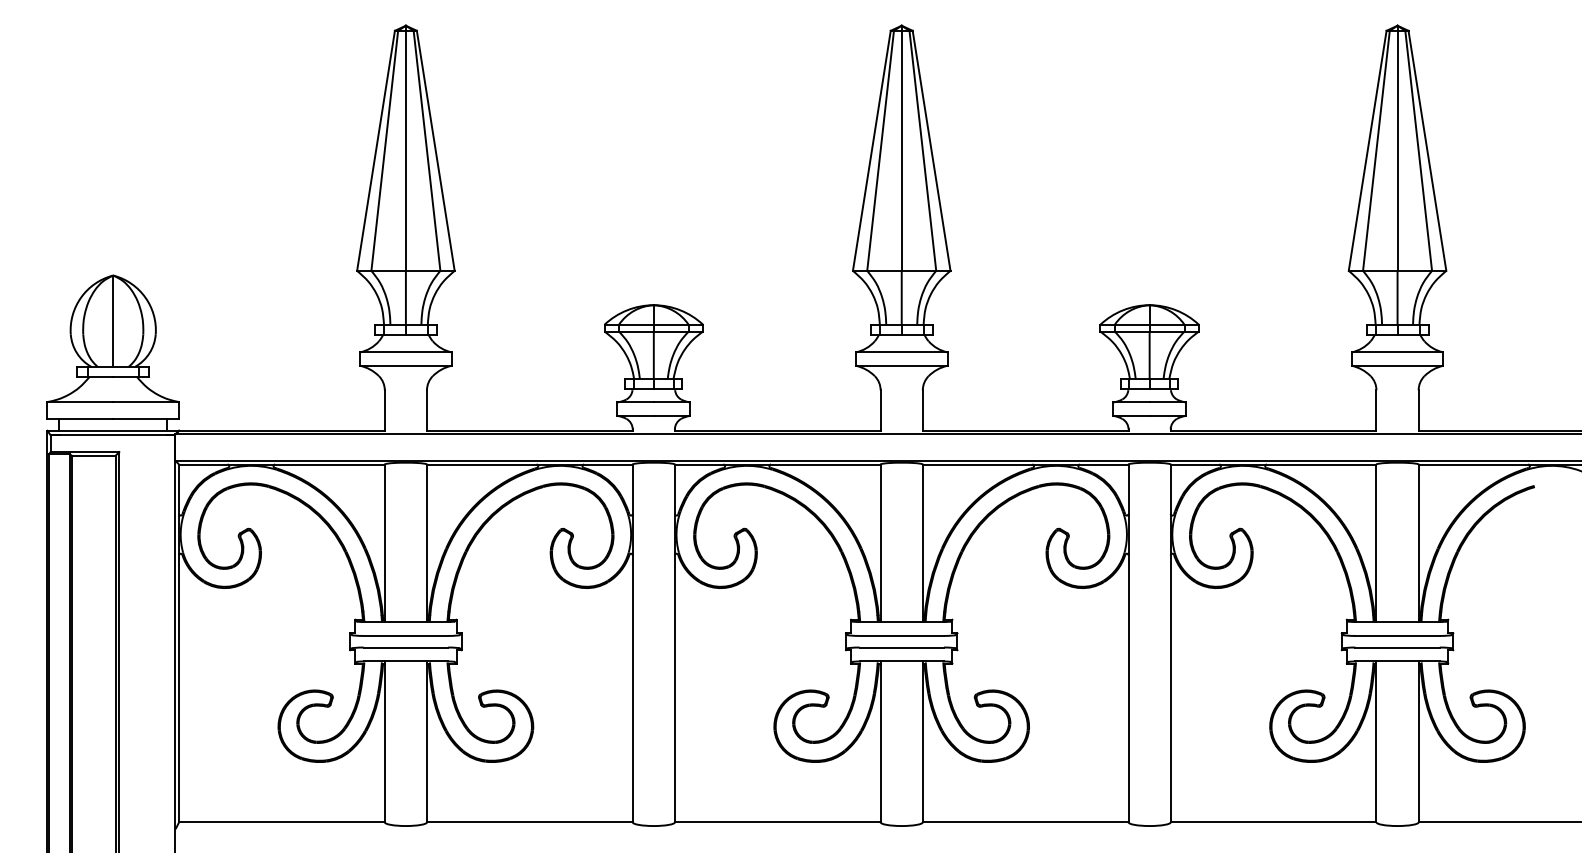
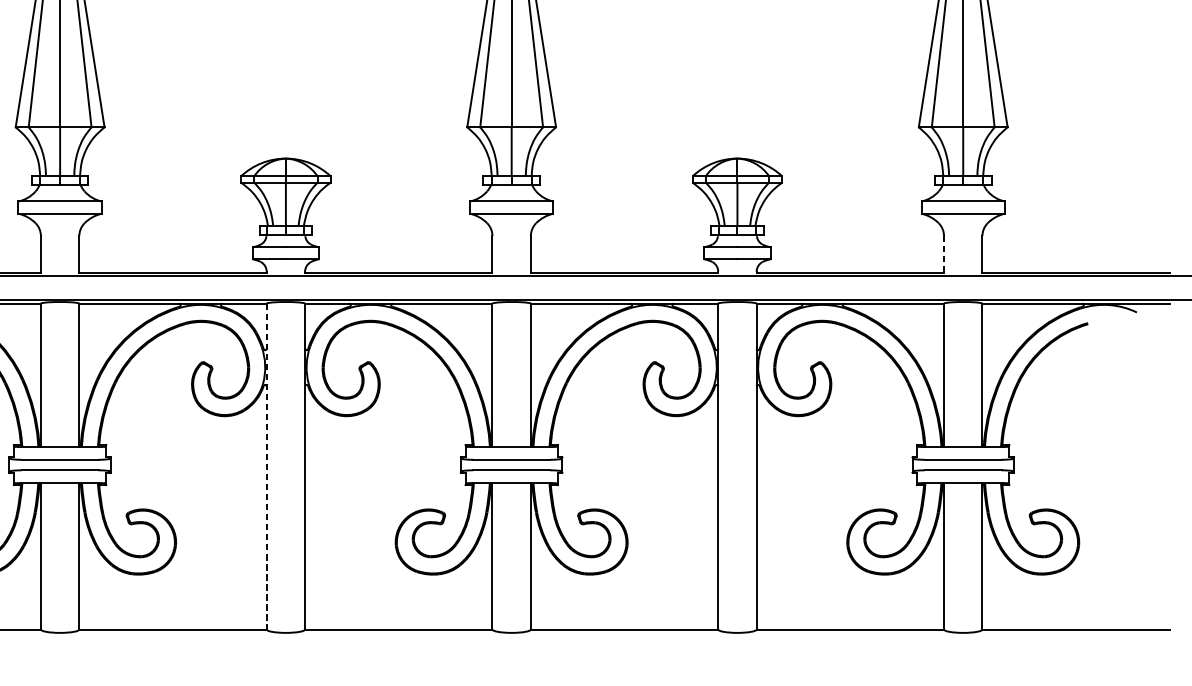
line: (1376, 411) -> (944, 255), solid -> dashed
line: (632, 643) -> (266, 466), solid -> dashed

